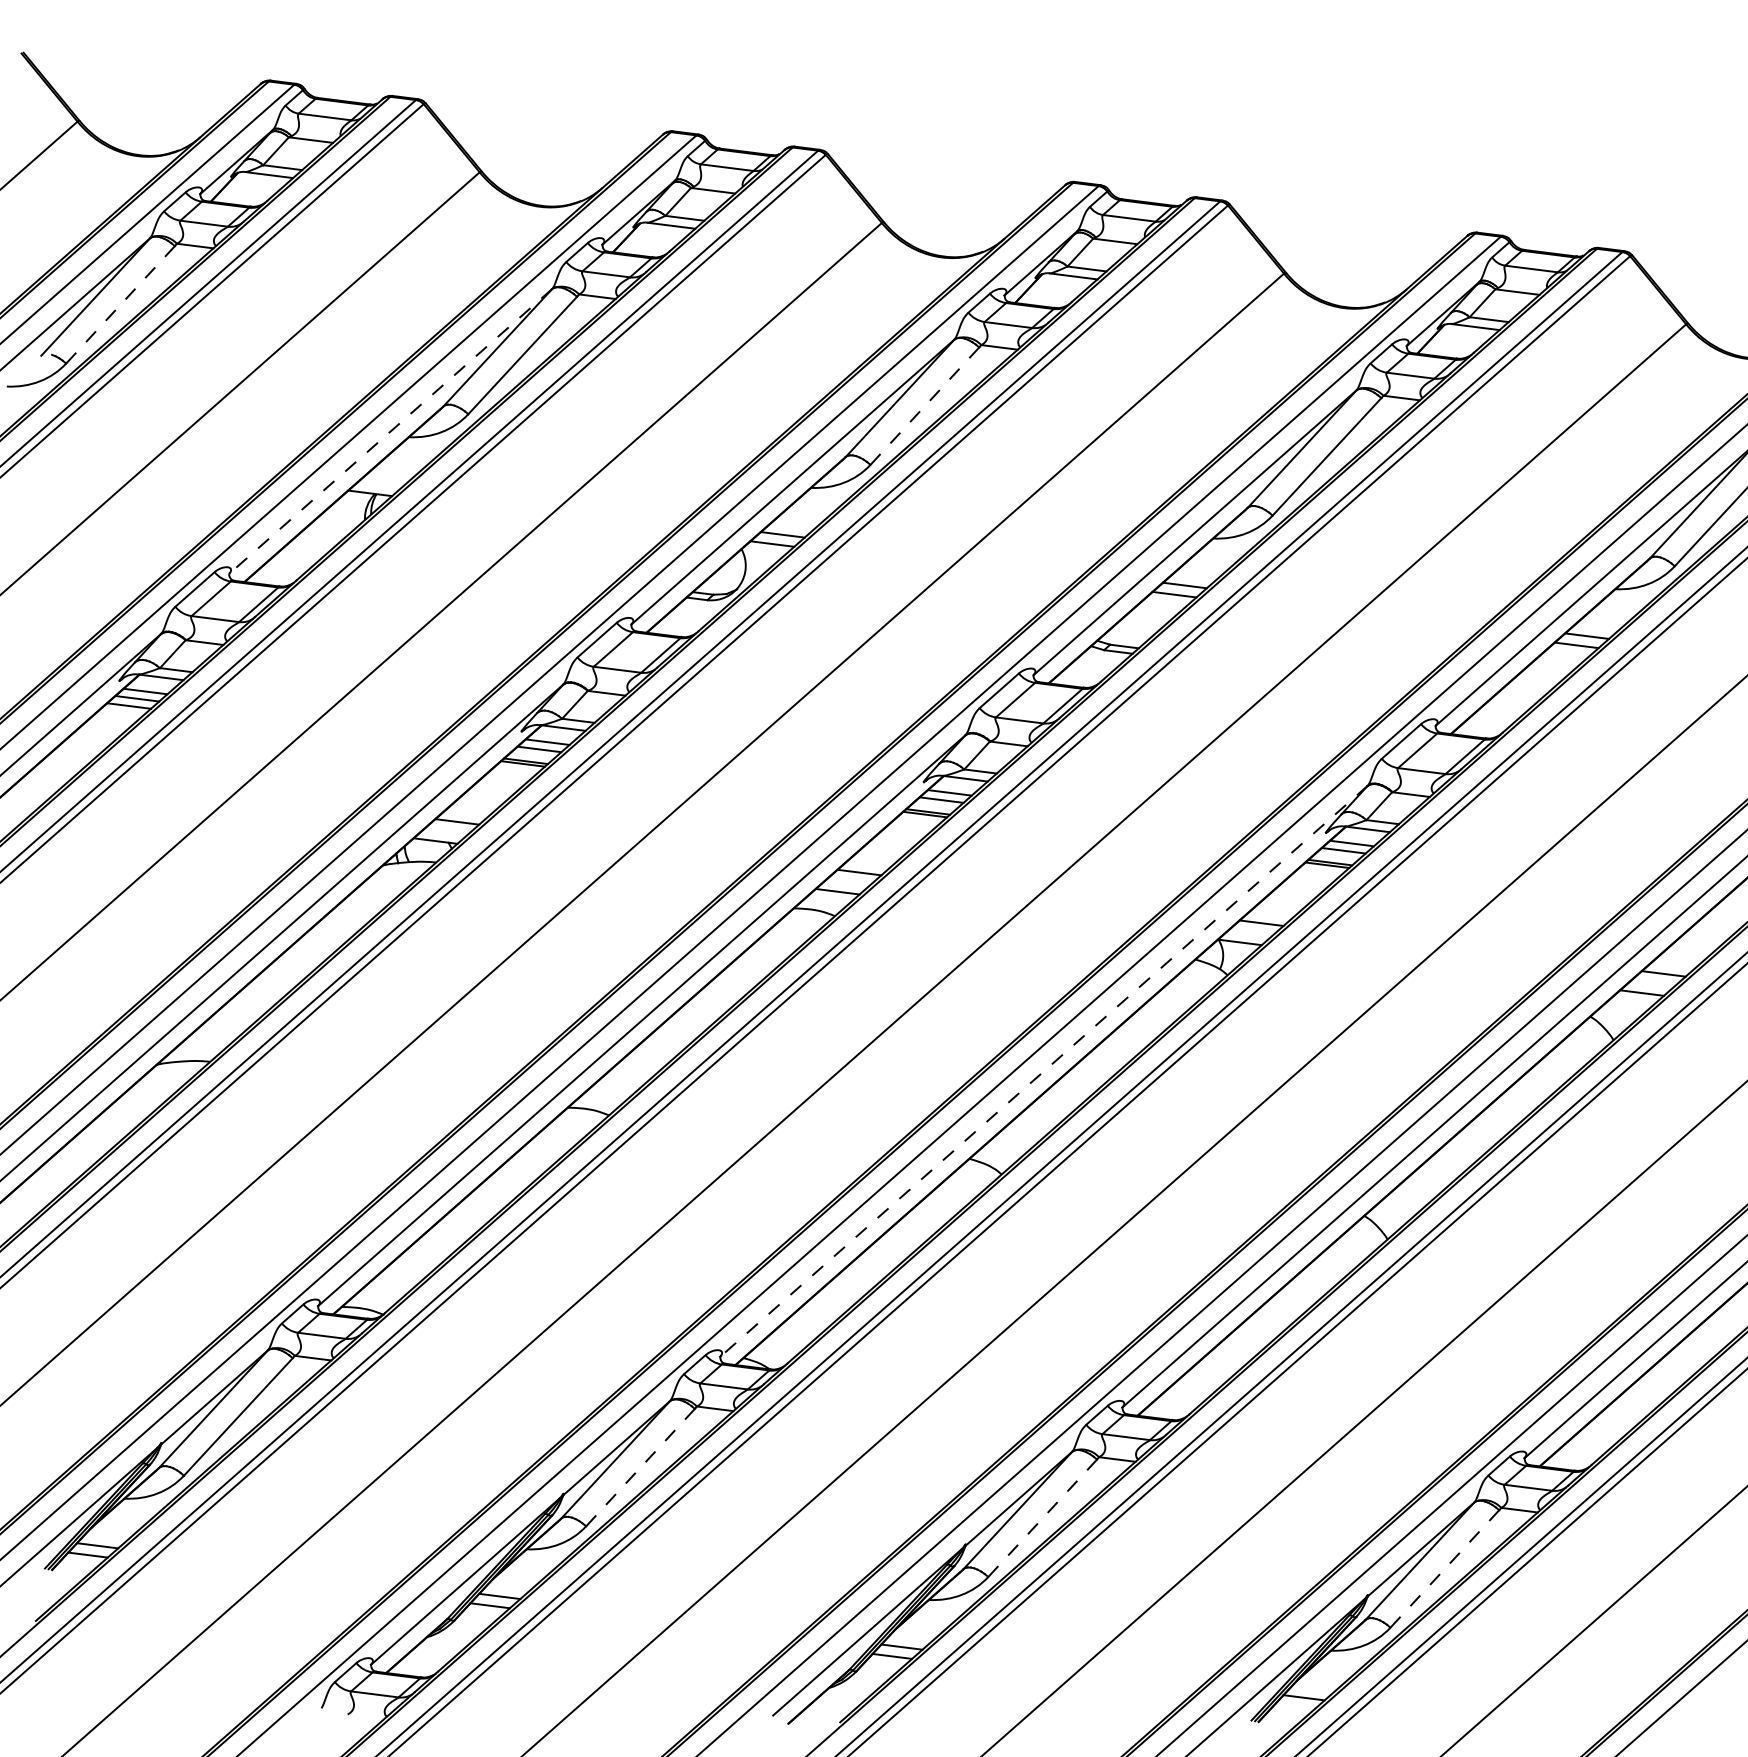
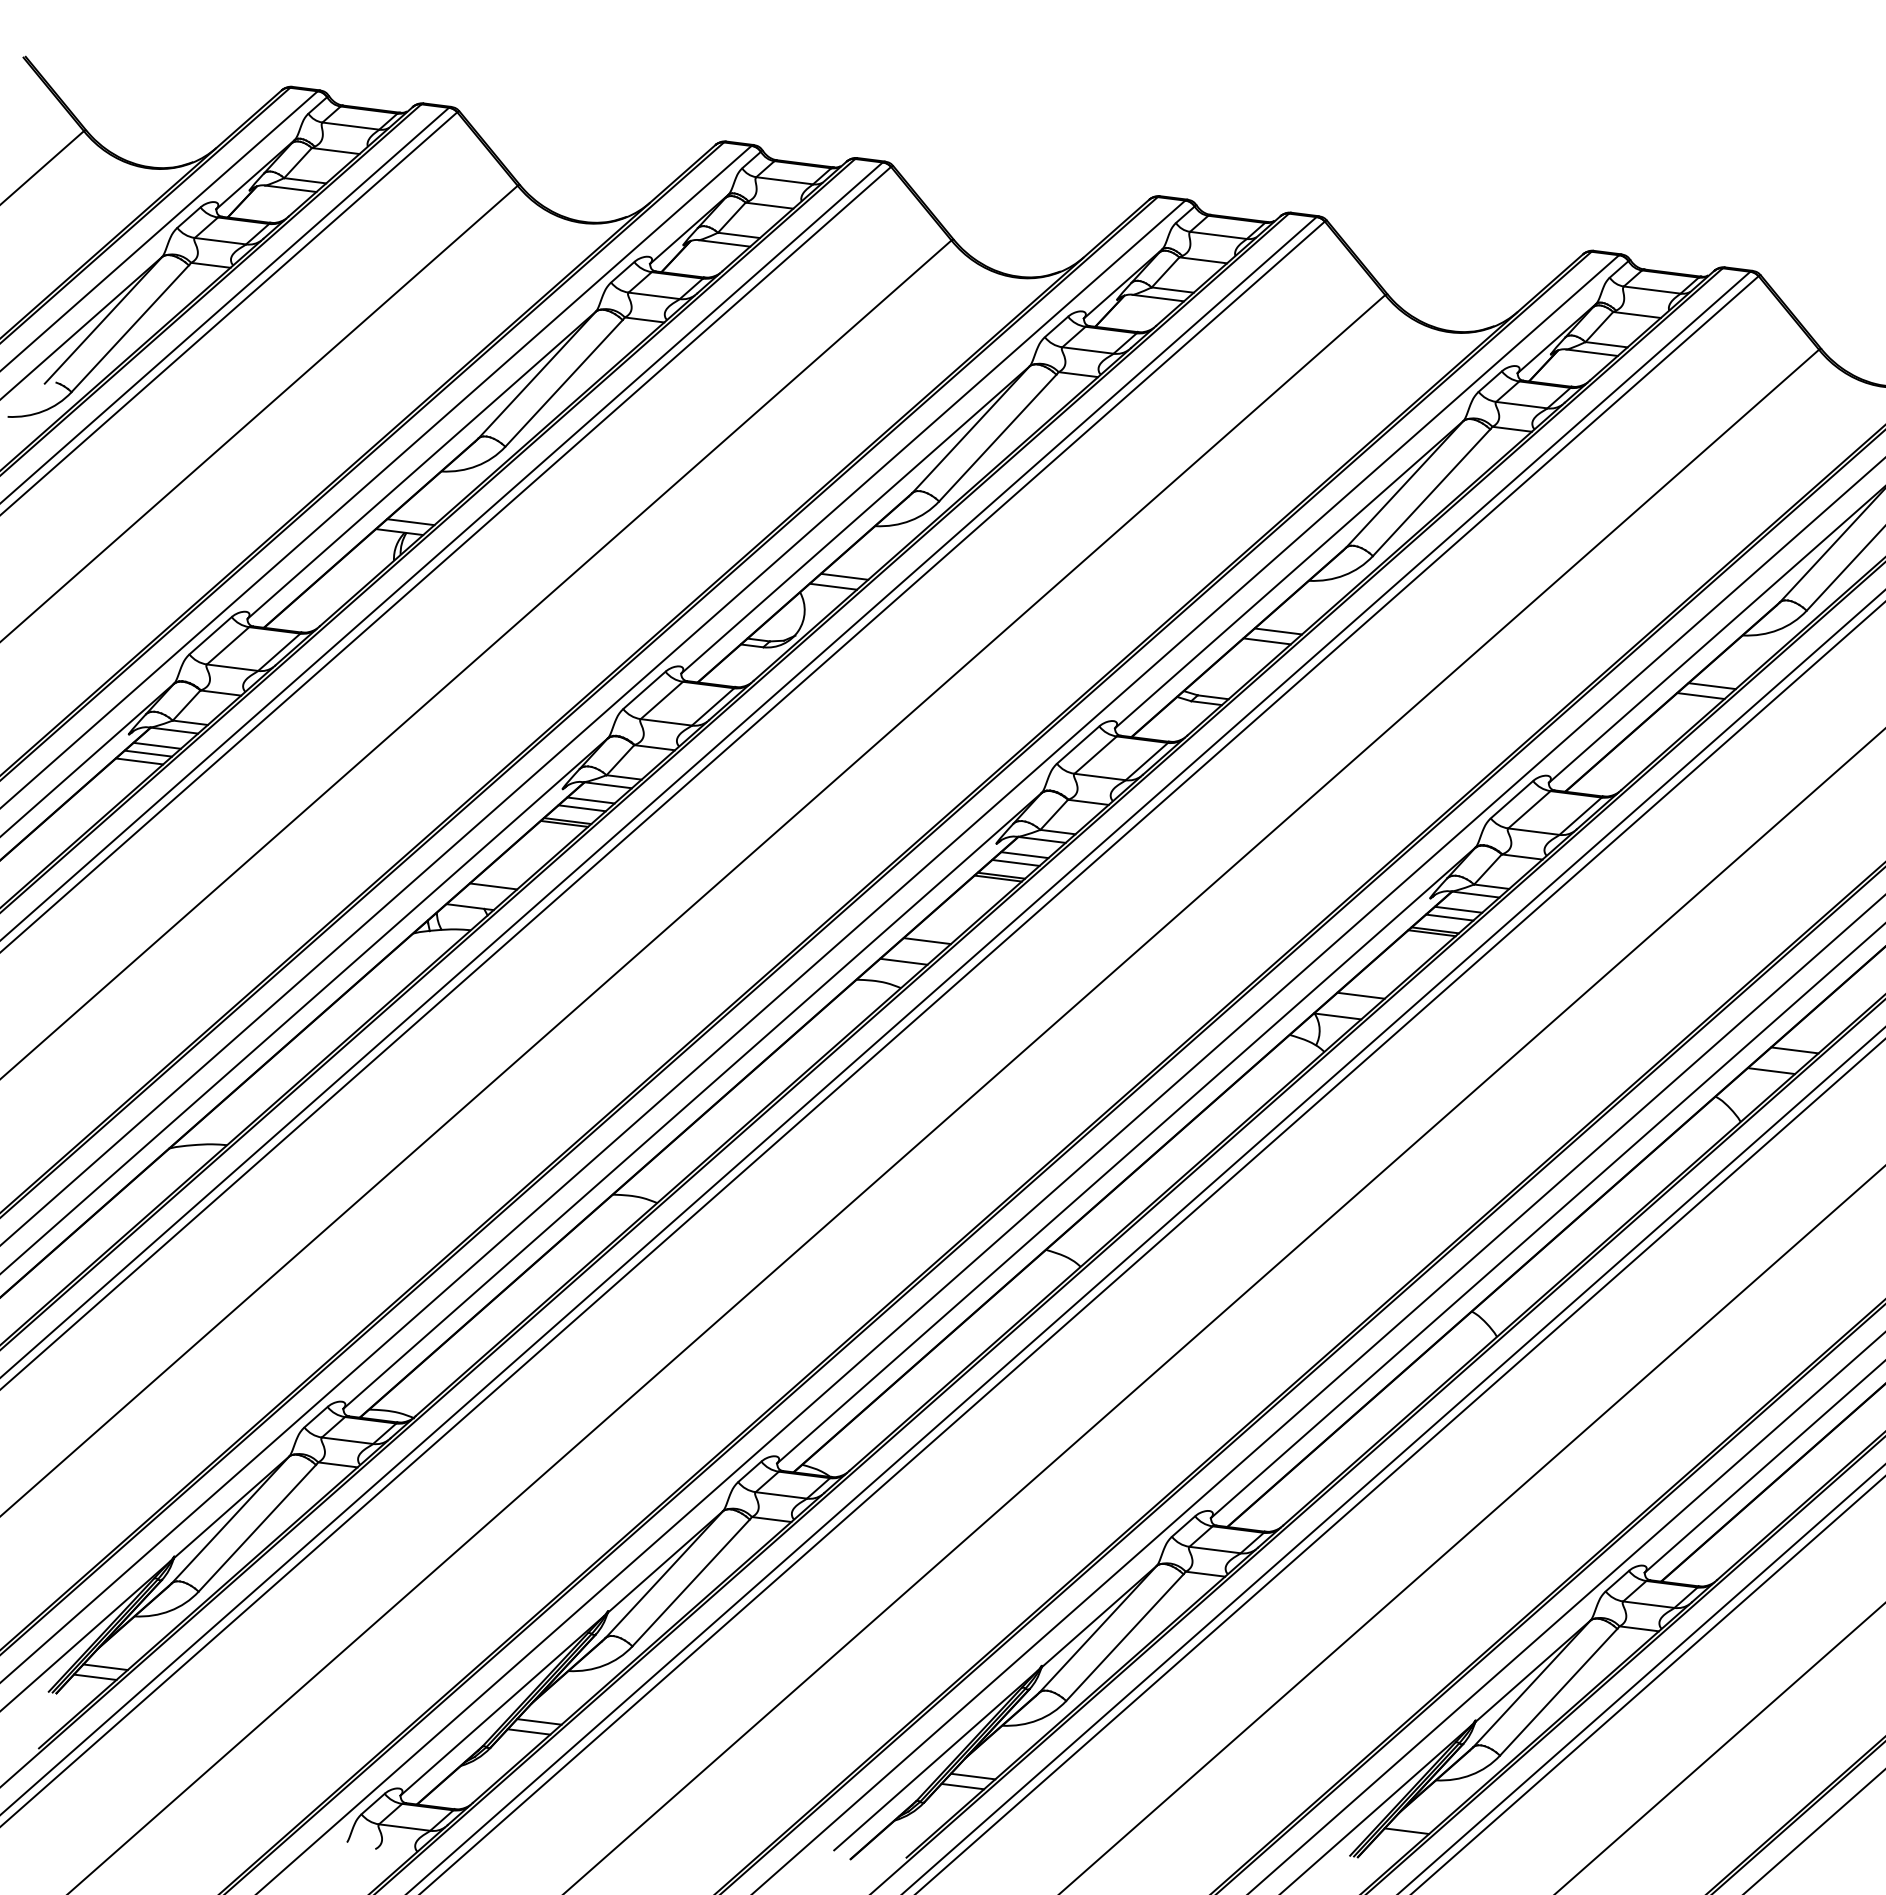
line: (119, 305) -> (129, 329), dashed -> solid
line: (924, 406) -> (997, 438), dashed -> solid
line: (390, 431) -> (421, 465), dashed -> solid
line: (380, 484) -> (410, 522), added
line: (1044, 1071) -> (1126, 1155), dashed -> solid
line: (639, 1468) -> (690, 1583), dashed -> solid
line: (1042, 1518) -> (1124, 1637), dashed -> solid
line: (1444, 1569) -> (1558, 1692), dashed -> solid

